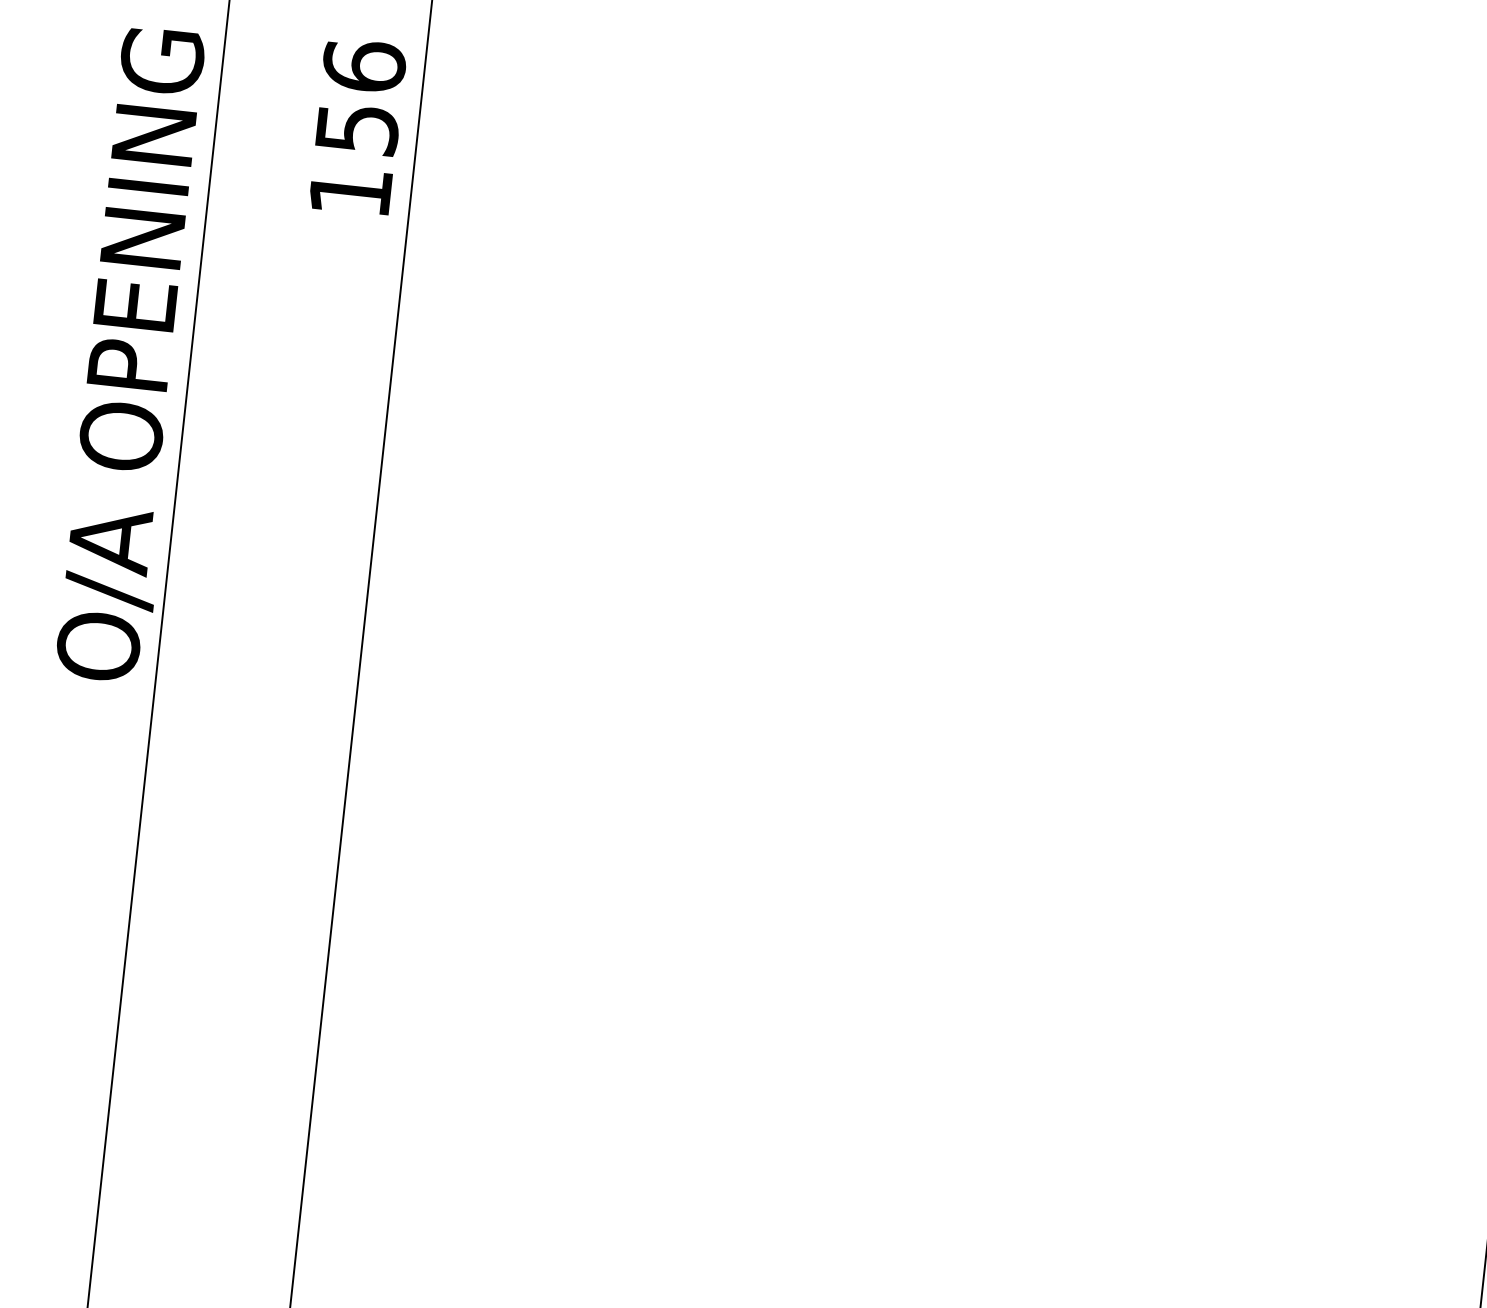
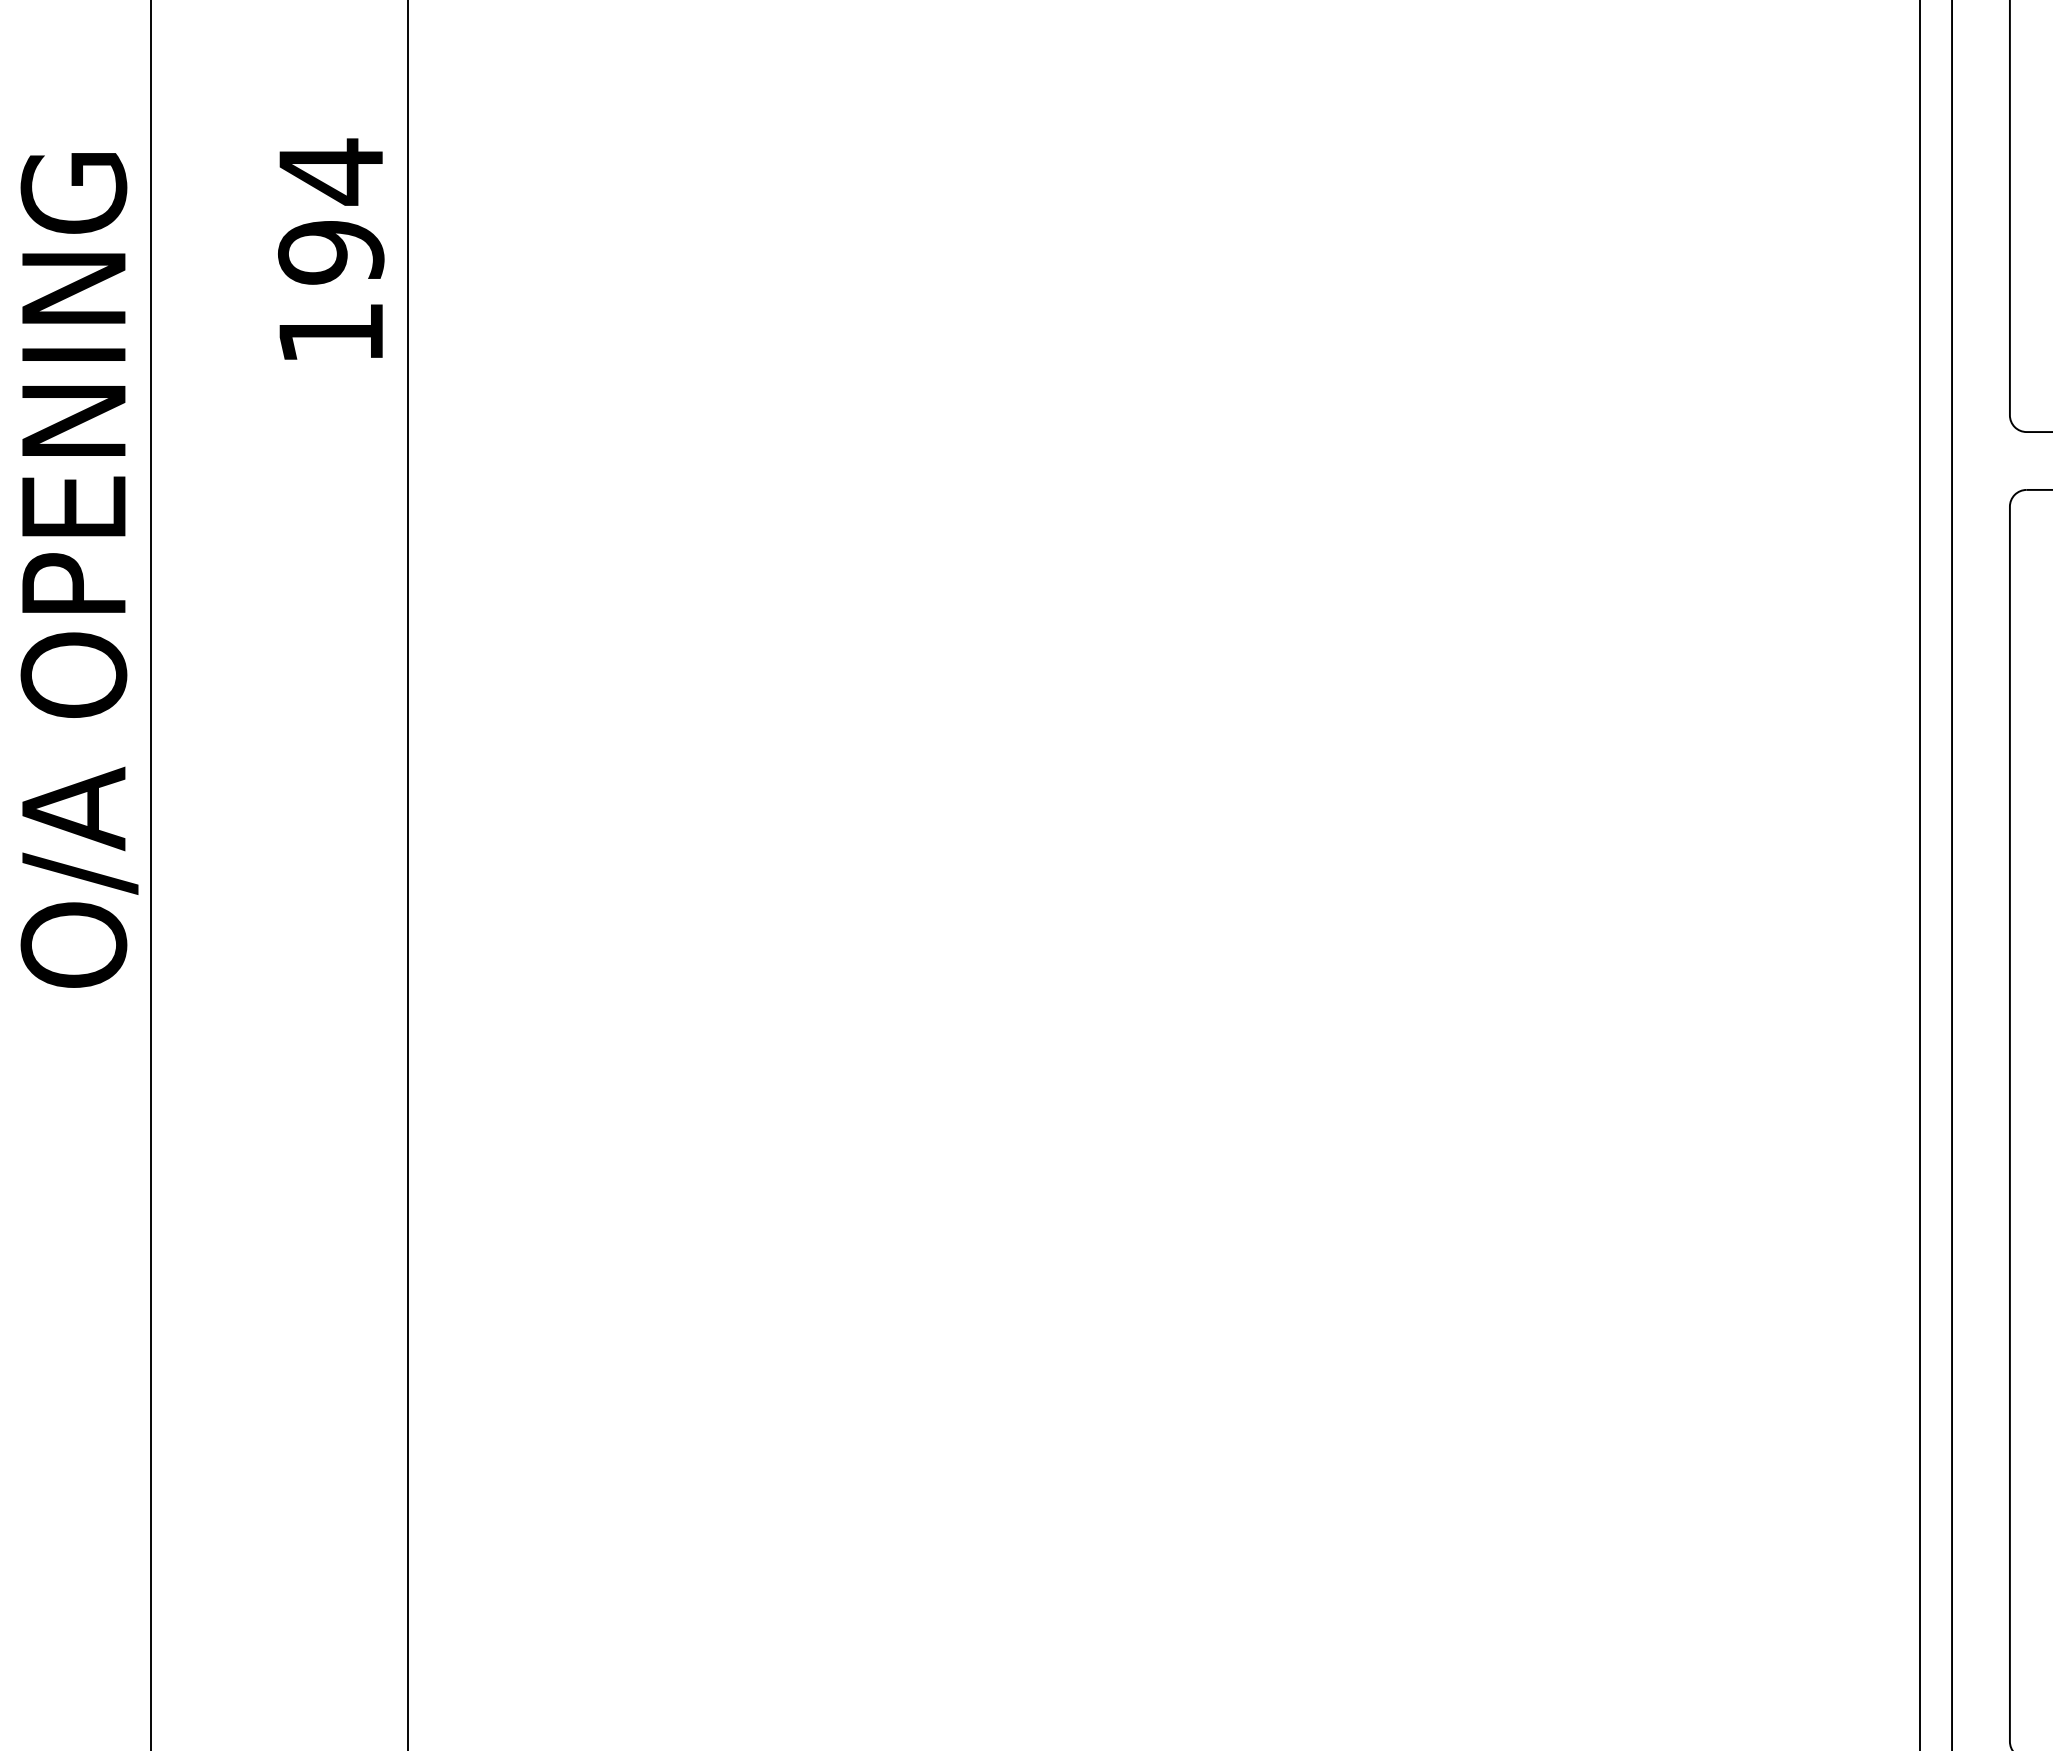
text: (361, 97) -> (331, 211), 156 -> 194

